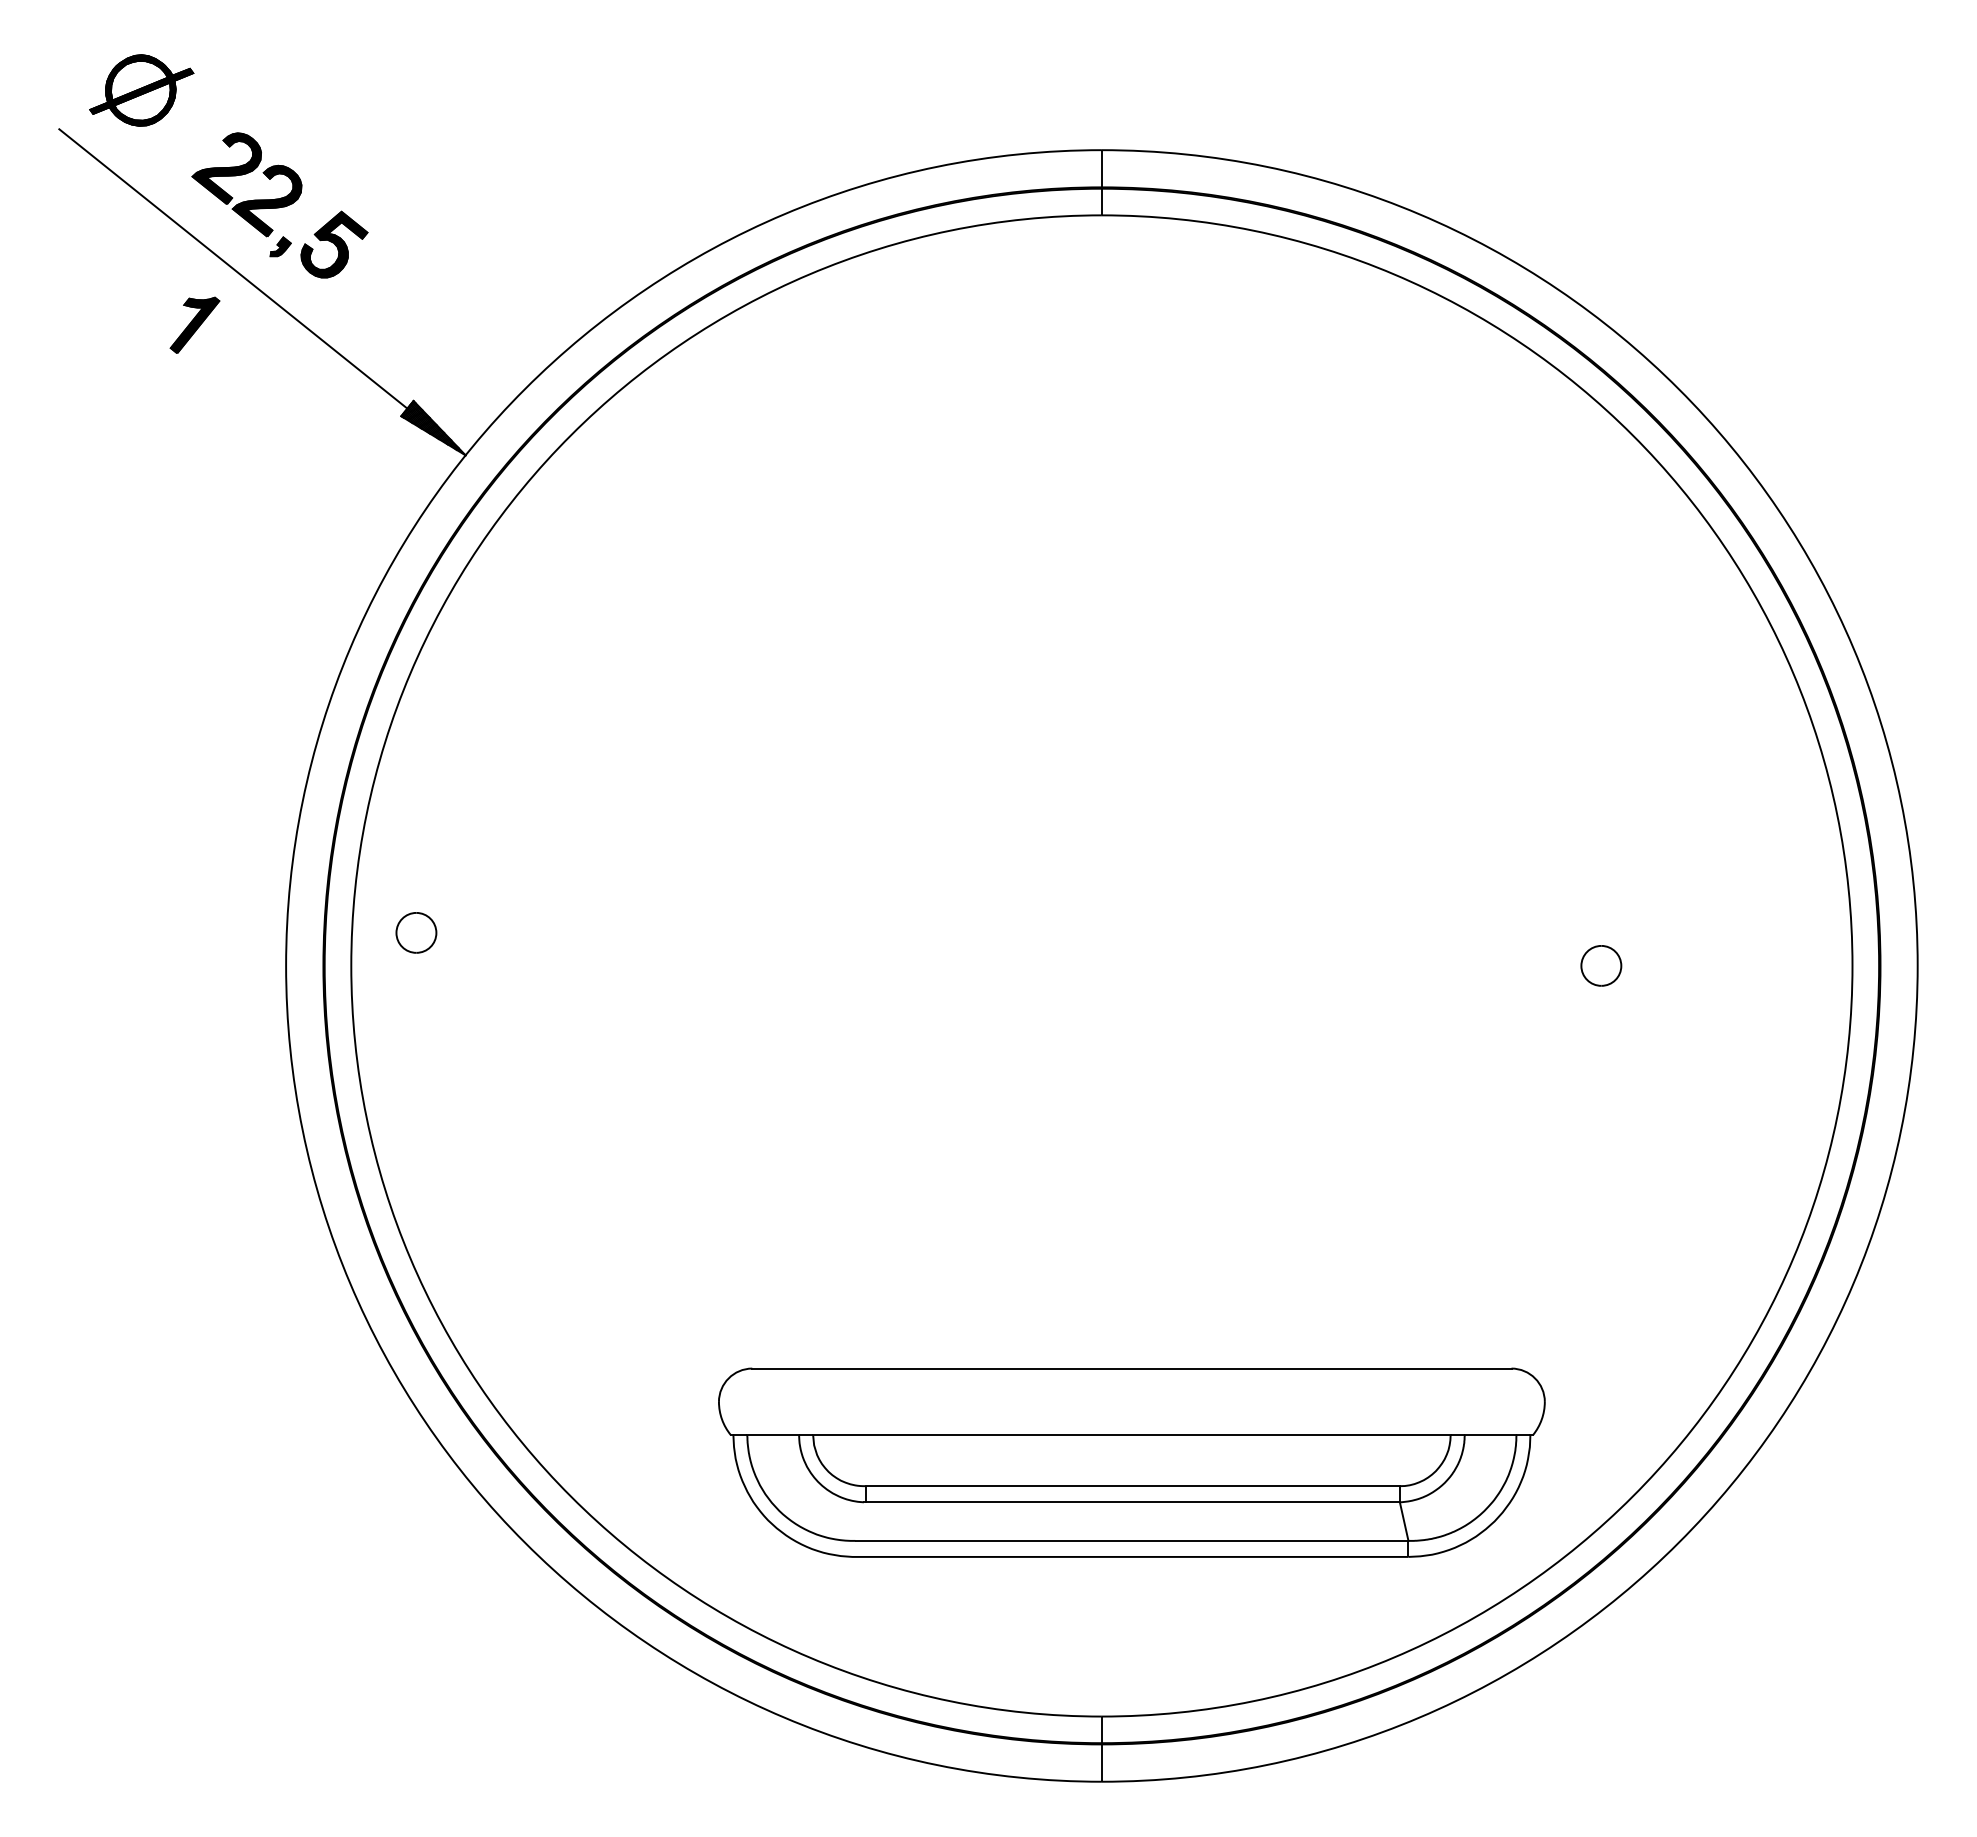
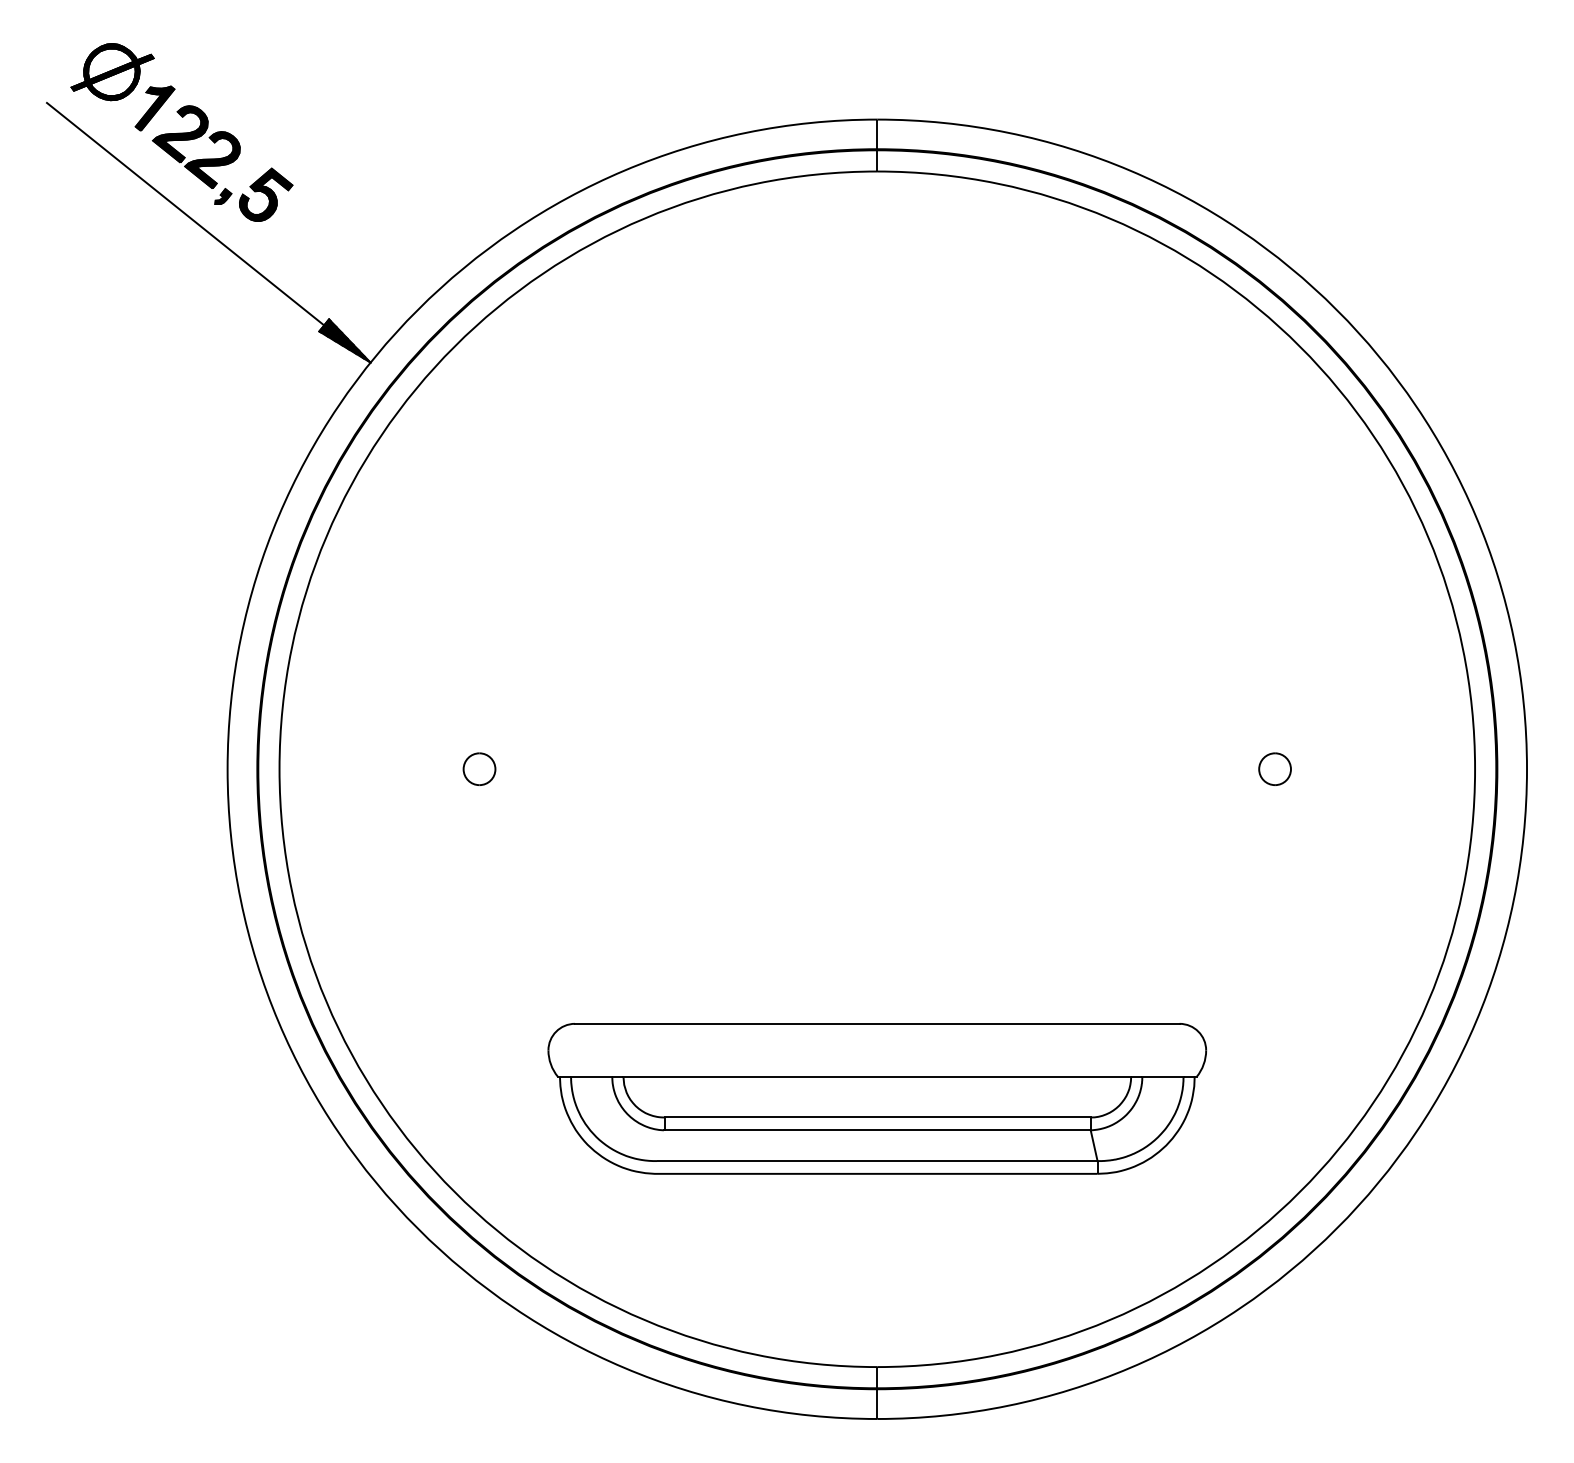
part: (194, 324) -> (154, 107), moved
part: (416, 932) -> (479, 768), moved
part: (1131, 1462) -> (876, 1098), moved

